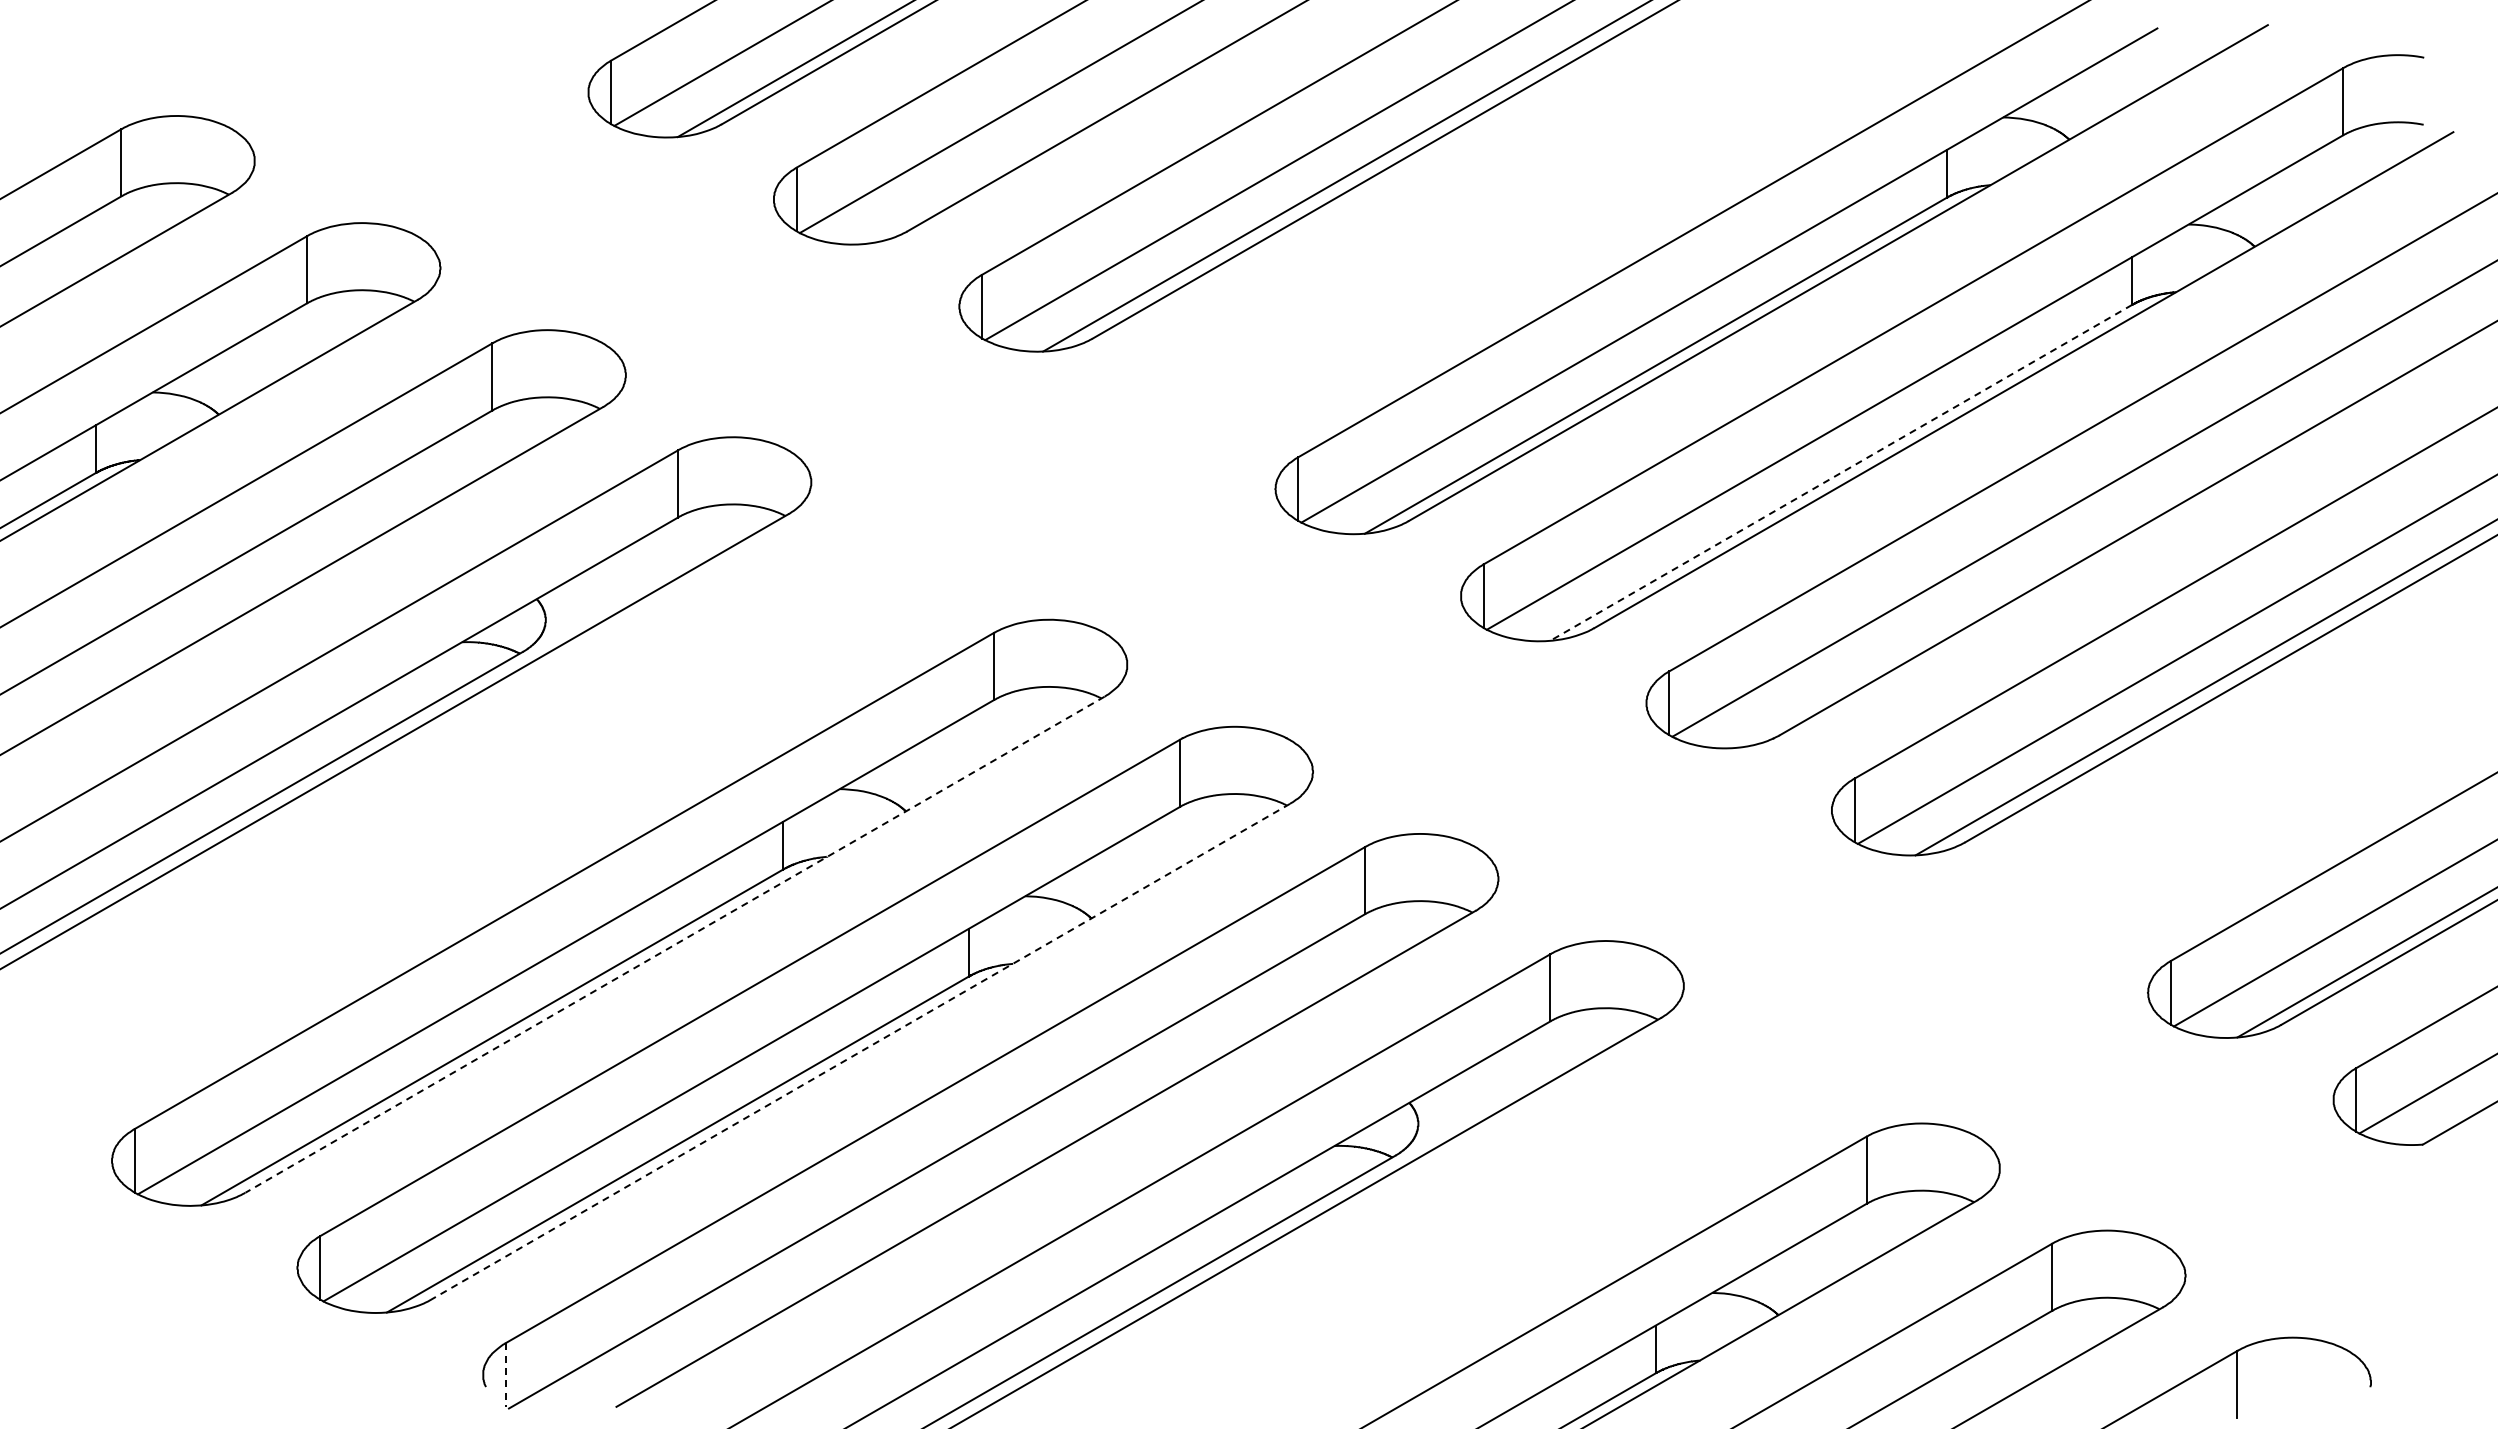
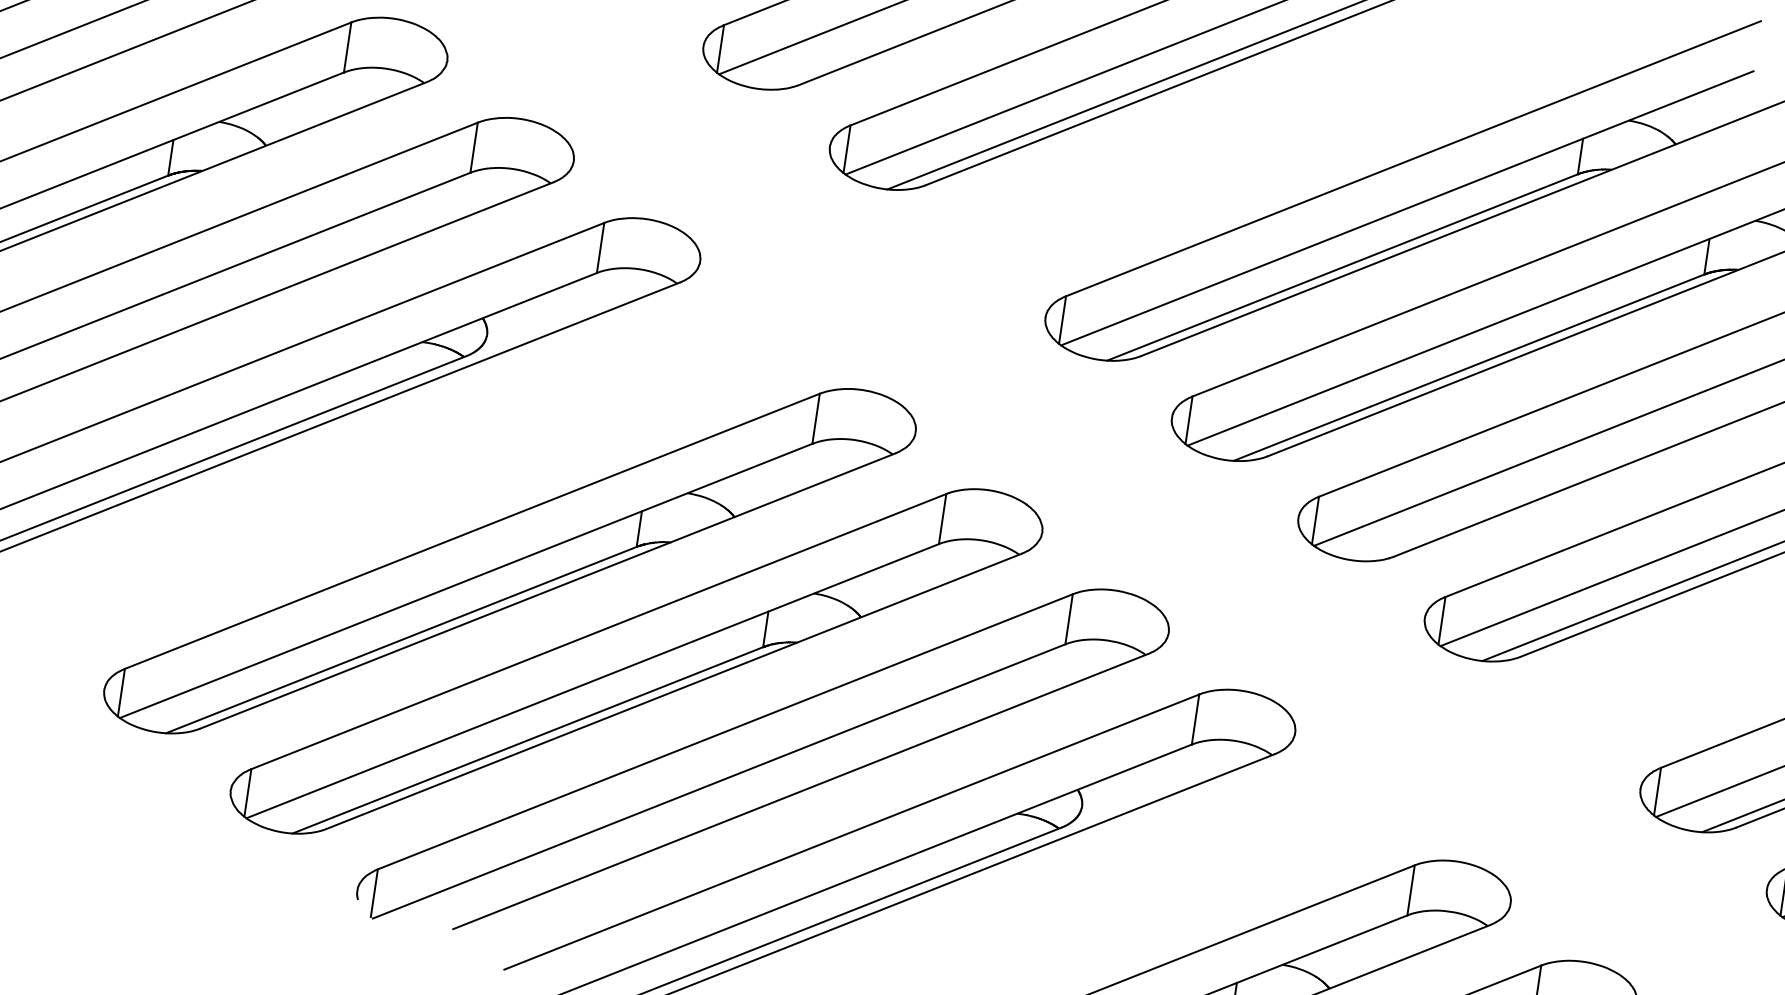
line: (1841, 472) -> (1469, 367), dashed -> solid
line: (675, 944) -> (548, 590), dashed -> solid
line: (860, 1051) -> (674, 691), dashed -> solid
line: (505, 1374) -> (374, 892), dashed -> solid

